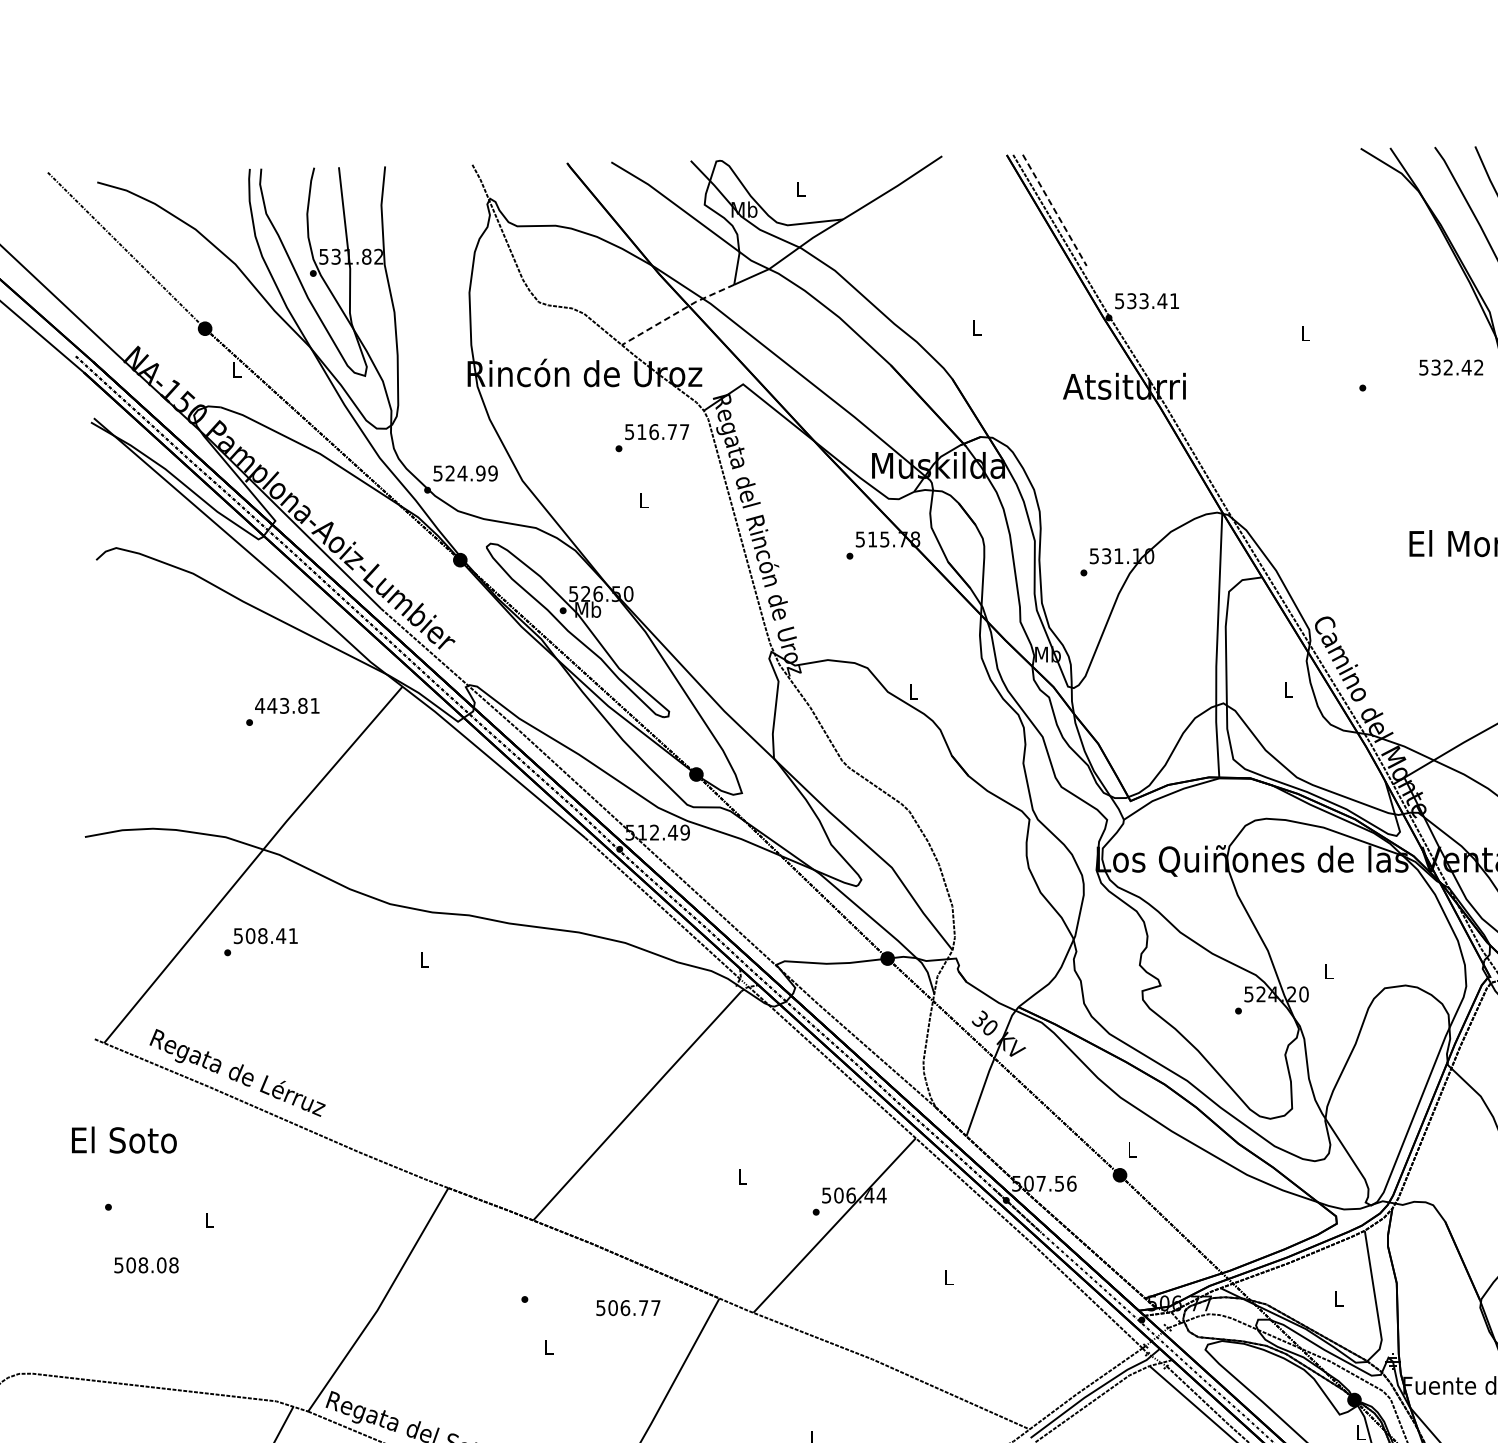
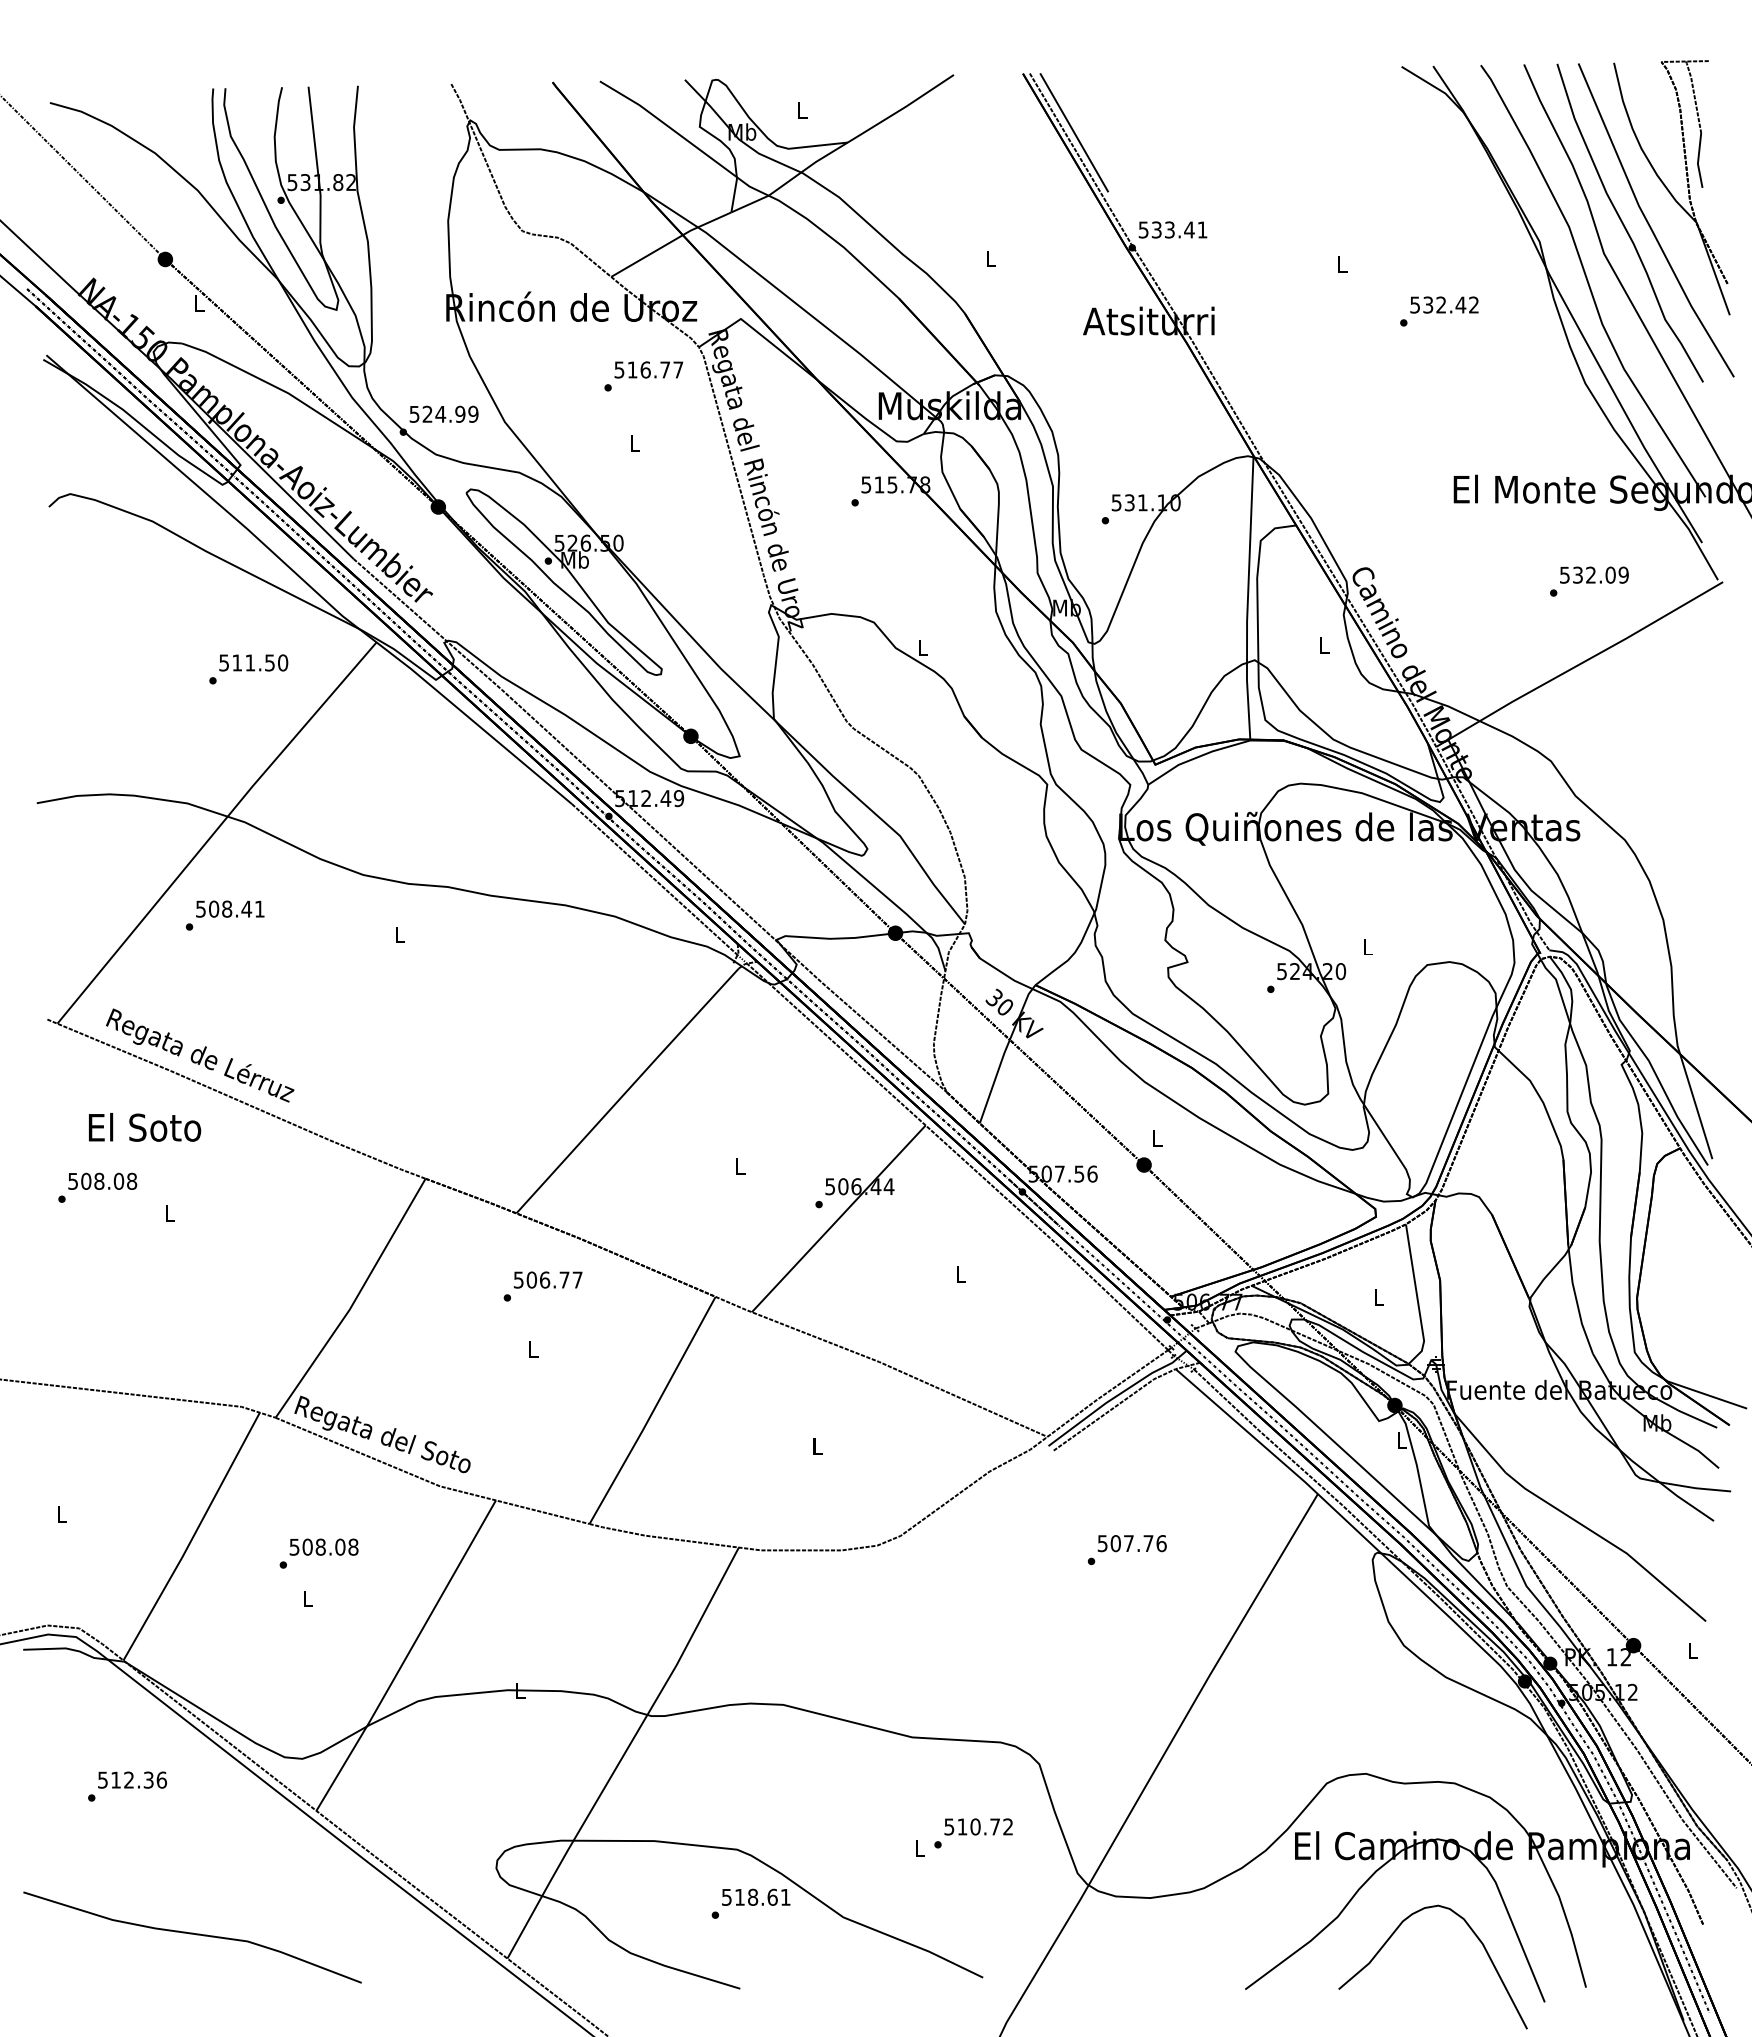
line: (1054, 210) -> (1074, 132), dashed -> solid
line: (677, 312) -> (670, 242), dashed -> solid
text: (1451, 367) -> (1444, 304), moved
text: (287, 705) -> (253, 662), 443.81 -> 511.50
text: (124, 1140) -> (145, 1127), moved
text: (146, 1264) -> (102, 1180), moved
text: (628, 1307) -> (548, 1279), moved

